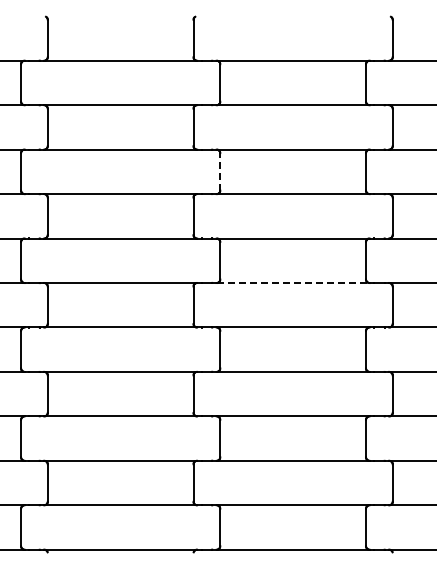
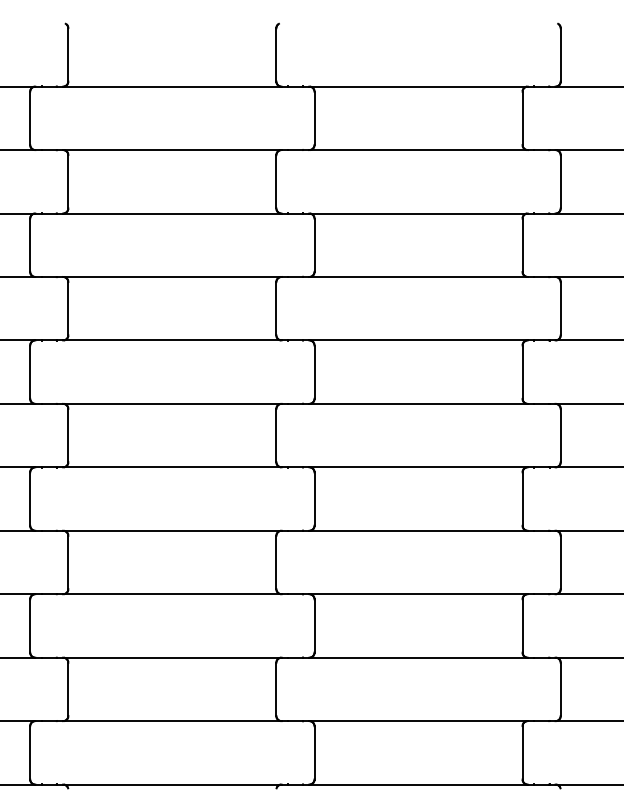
line: (220, 171) -> (314, 244), dashed -> solid
line: (293, 283) -> (419, 404), dashed -> solid

